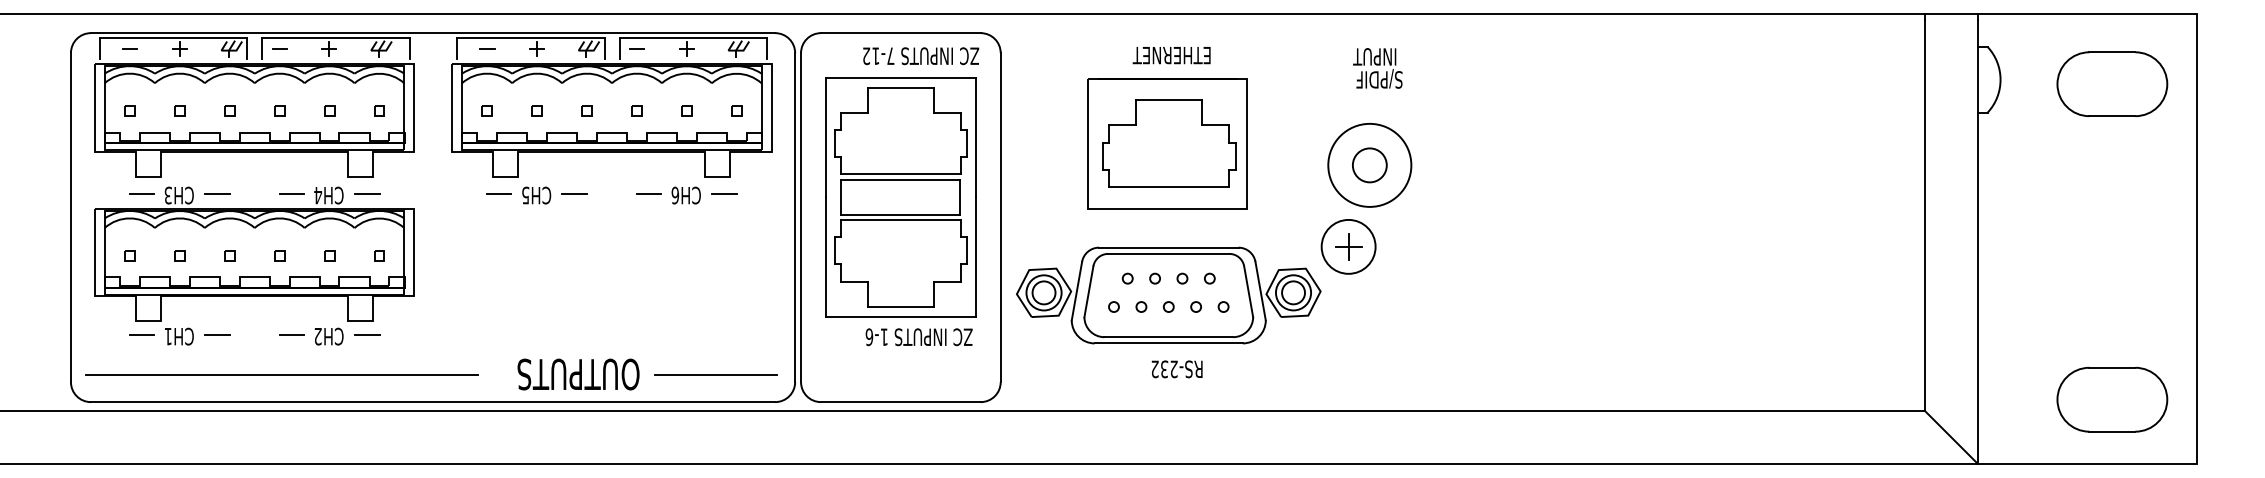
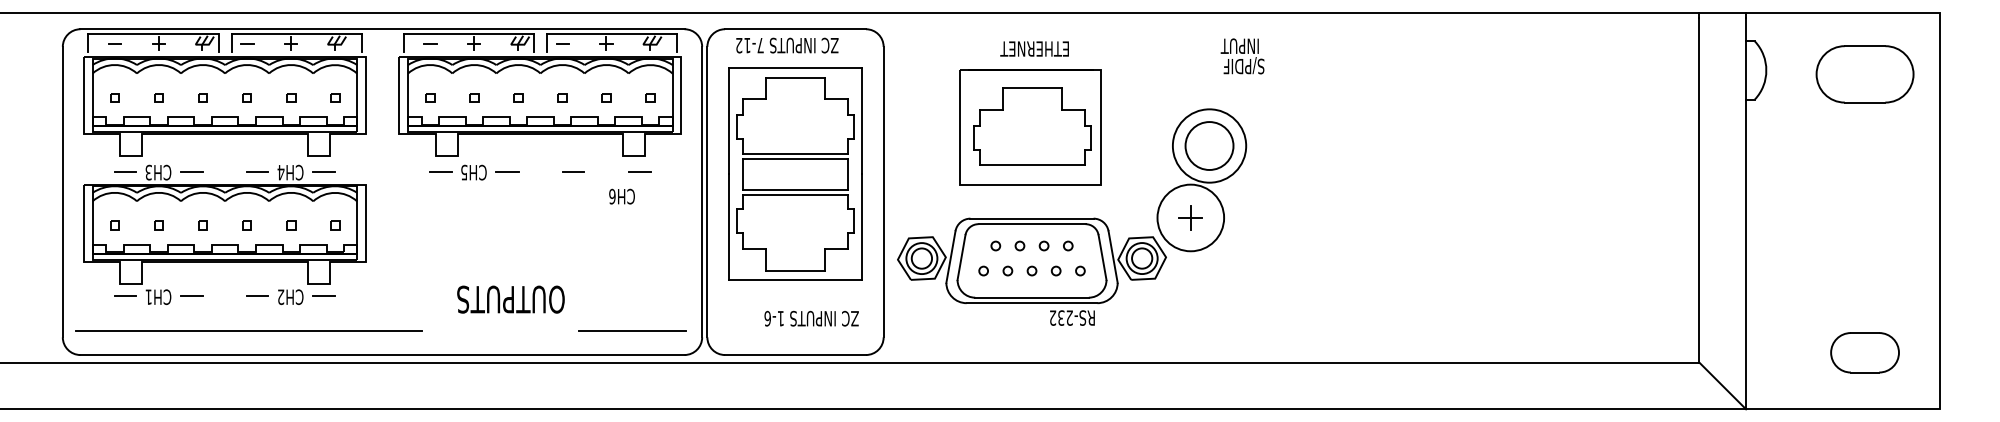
text: (921, 56) -> (787, 45), moved
text: (1377, 68) -> (1242, 56), moved
circle: (1369, 164) -> (1209, 145), size x1.6
text: (685, 195) -> (621, 196), moved
circle: (1348, 246) -> (1190, 217), size x1.4
text: (918, 336) -> (811, 318), moved
text: (1177, 368) -> (1072, 317), moved
text: (578, 374) -> (510, 299), moved
part: (2111, 399) -> (1864, 352), size x0.7

